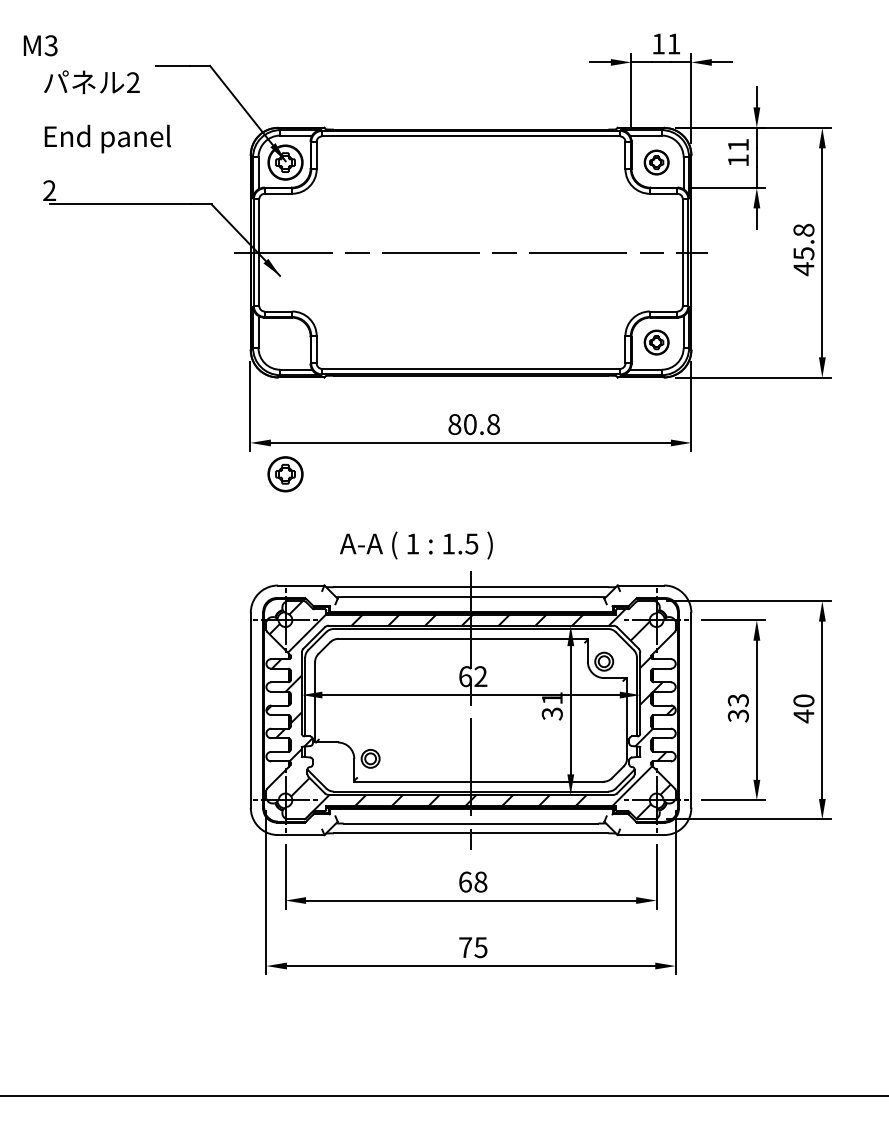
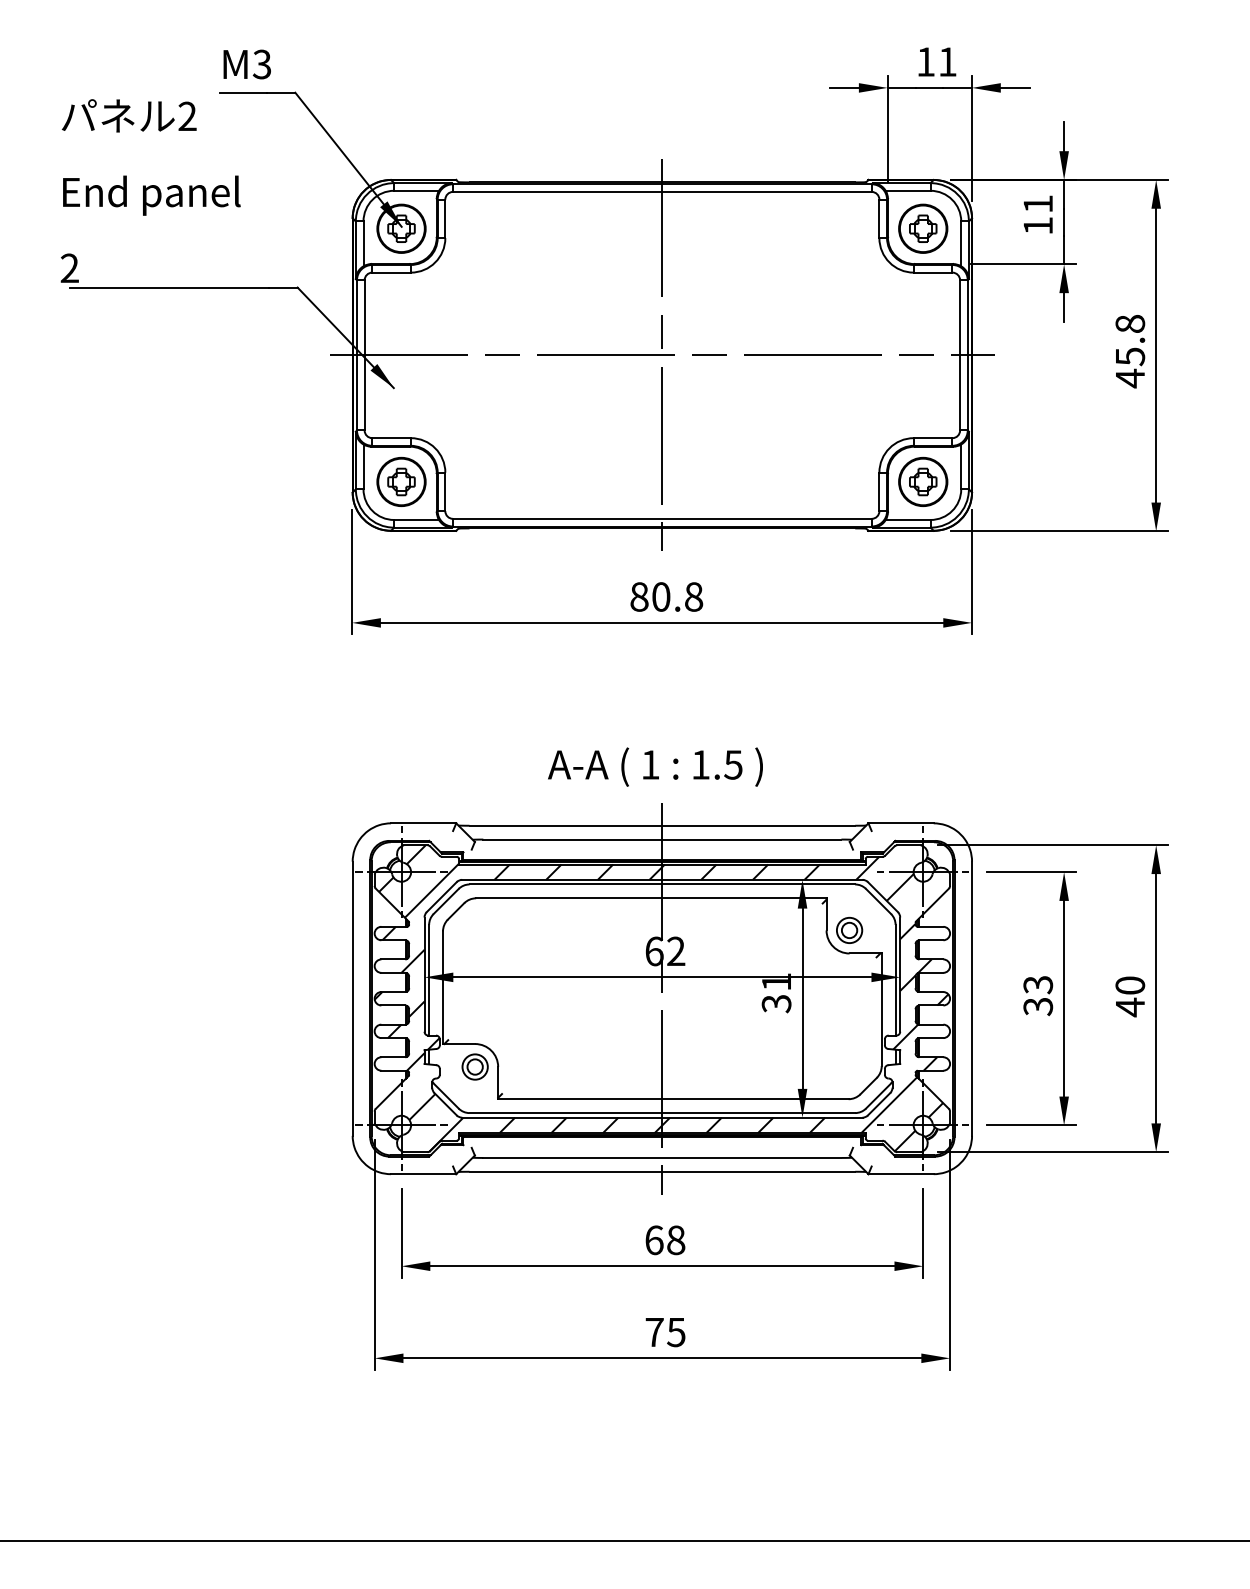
text: (40, 45) -> (246, 64), moved
part: (656, 162) -> (923, 228), size x1.43
line: (471, 252) -> (662, 355), added
part: (656, 342) -> (923, 481), size x1.43
part: (285, 473) -> (401, 481), moved
text: (416, 545) -> (655, 766), moved
part: (370, 758) -> (474, 1066), moved

